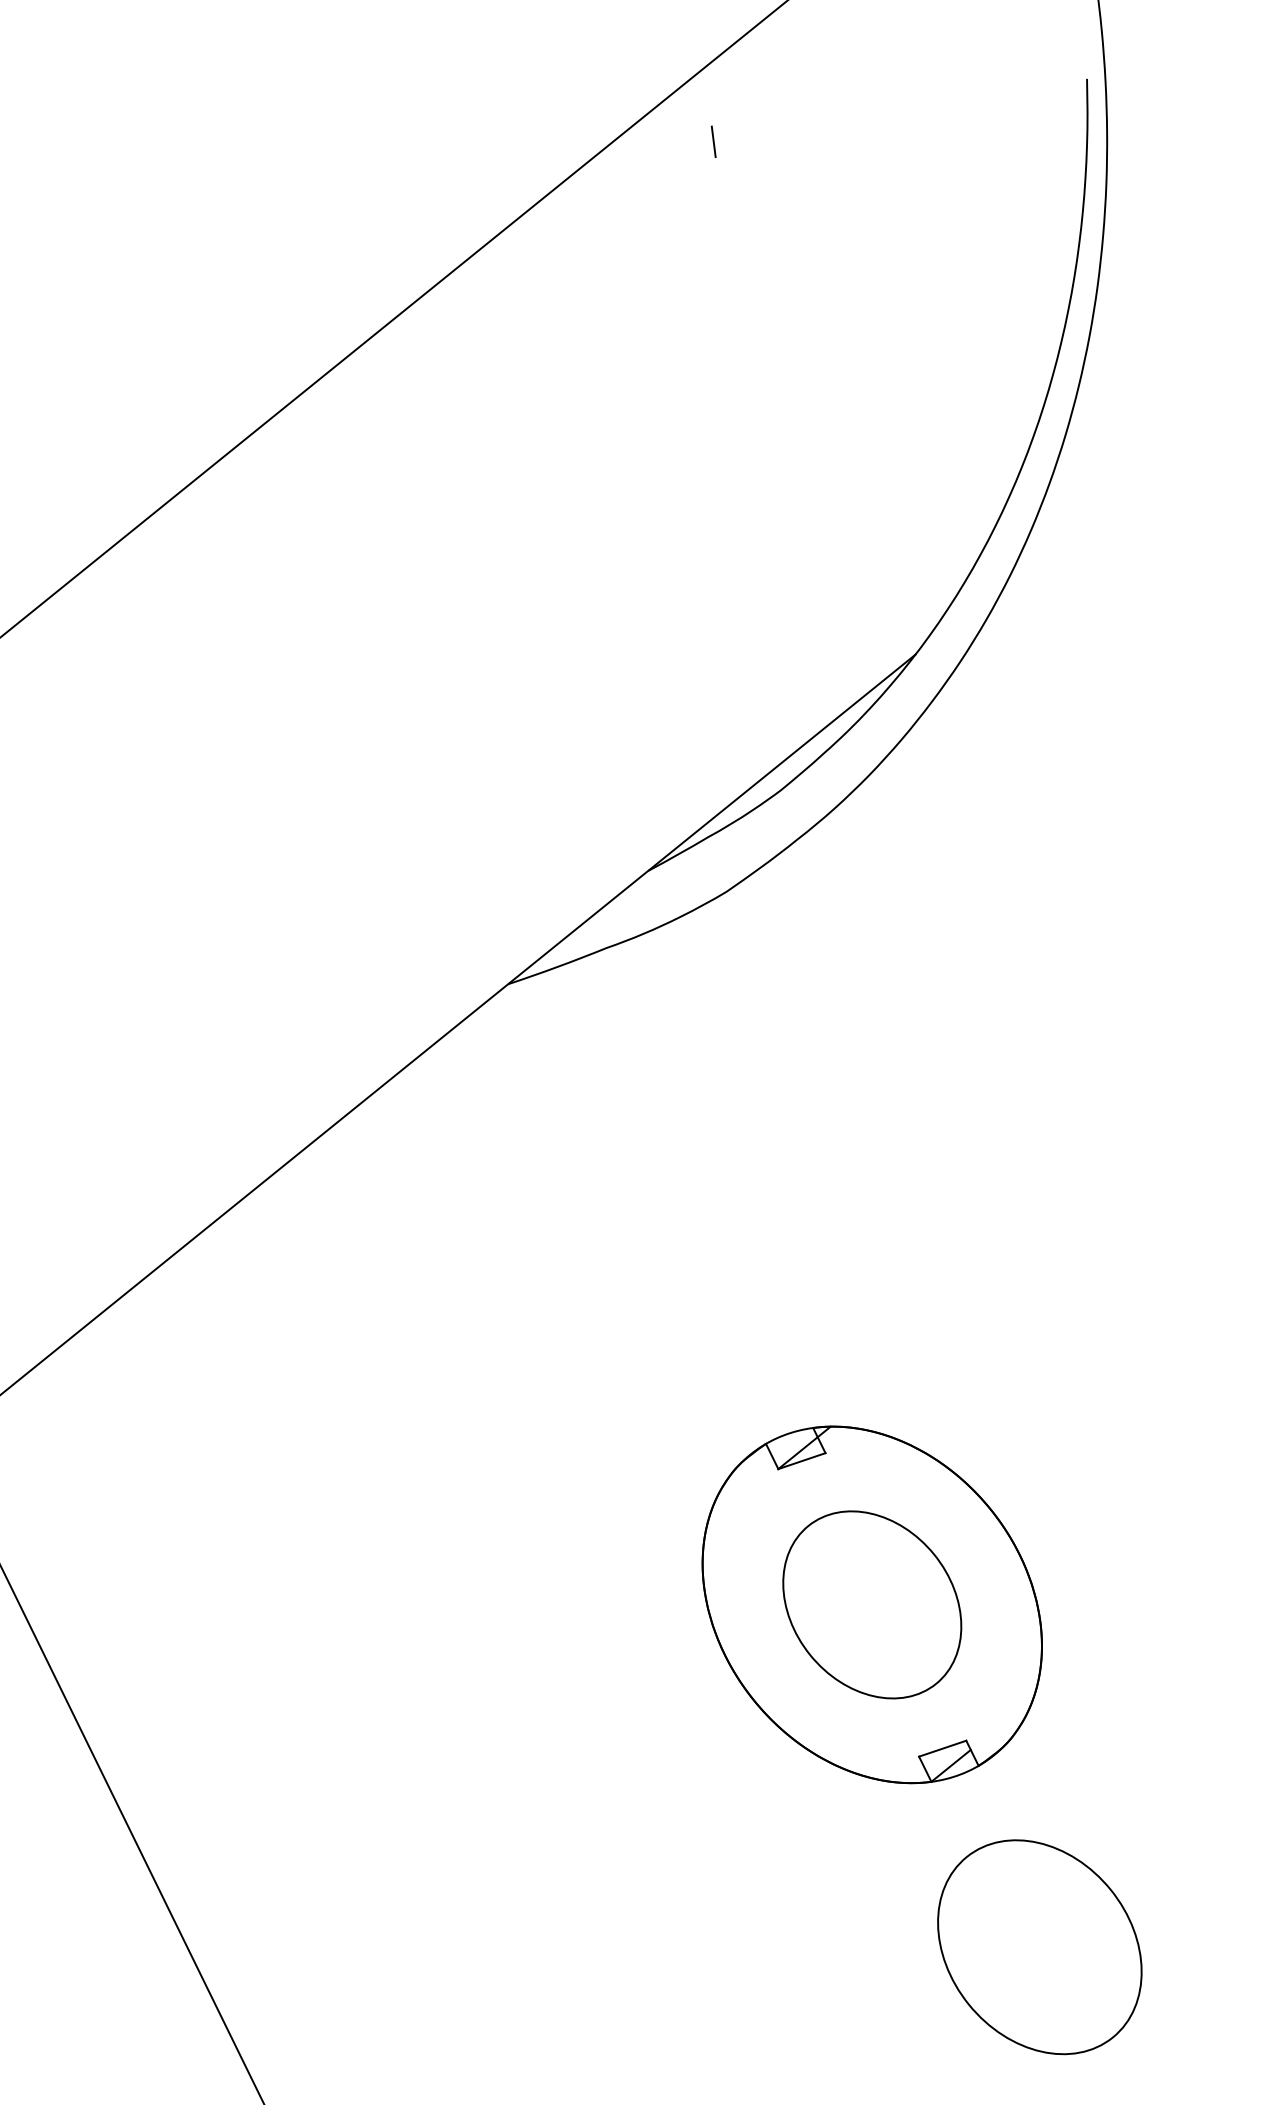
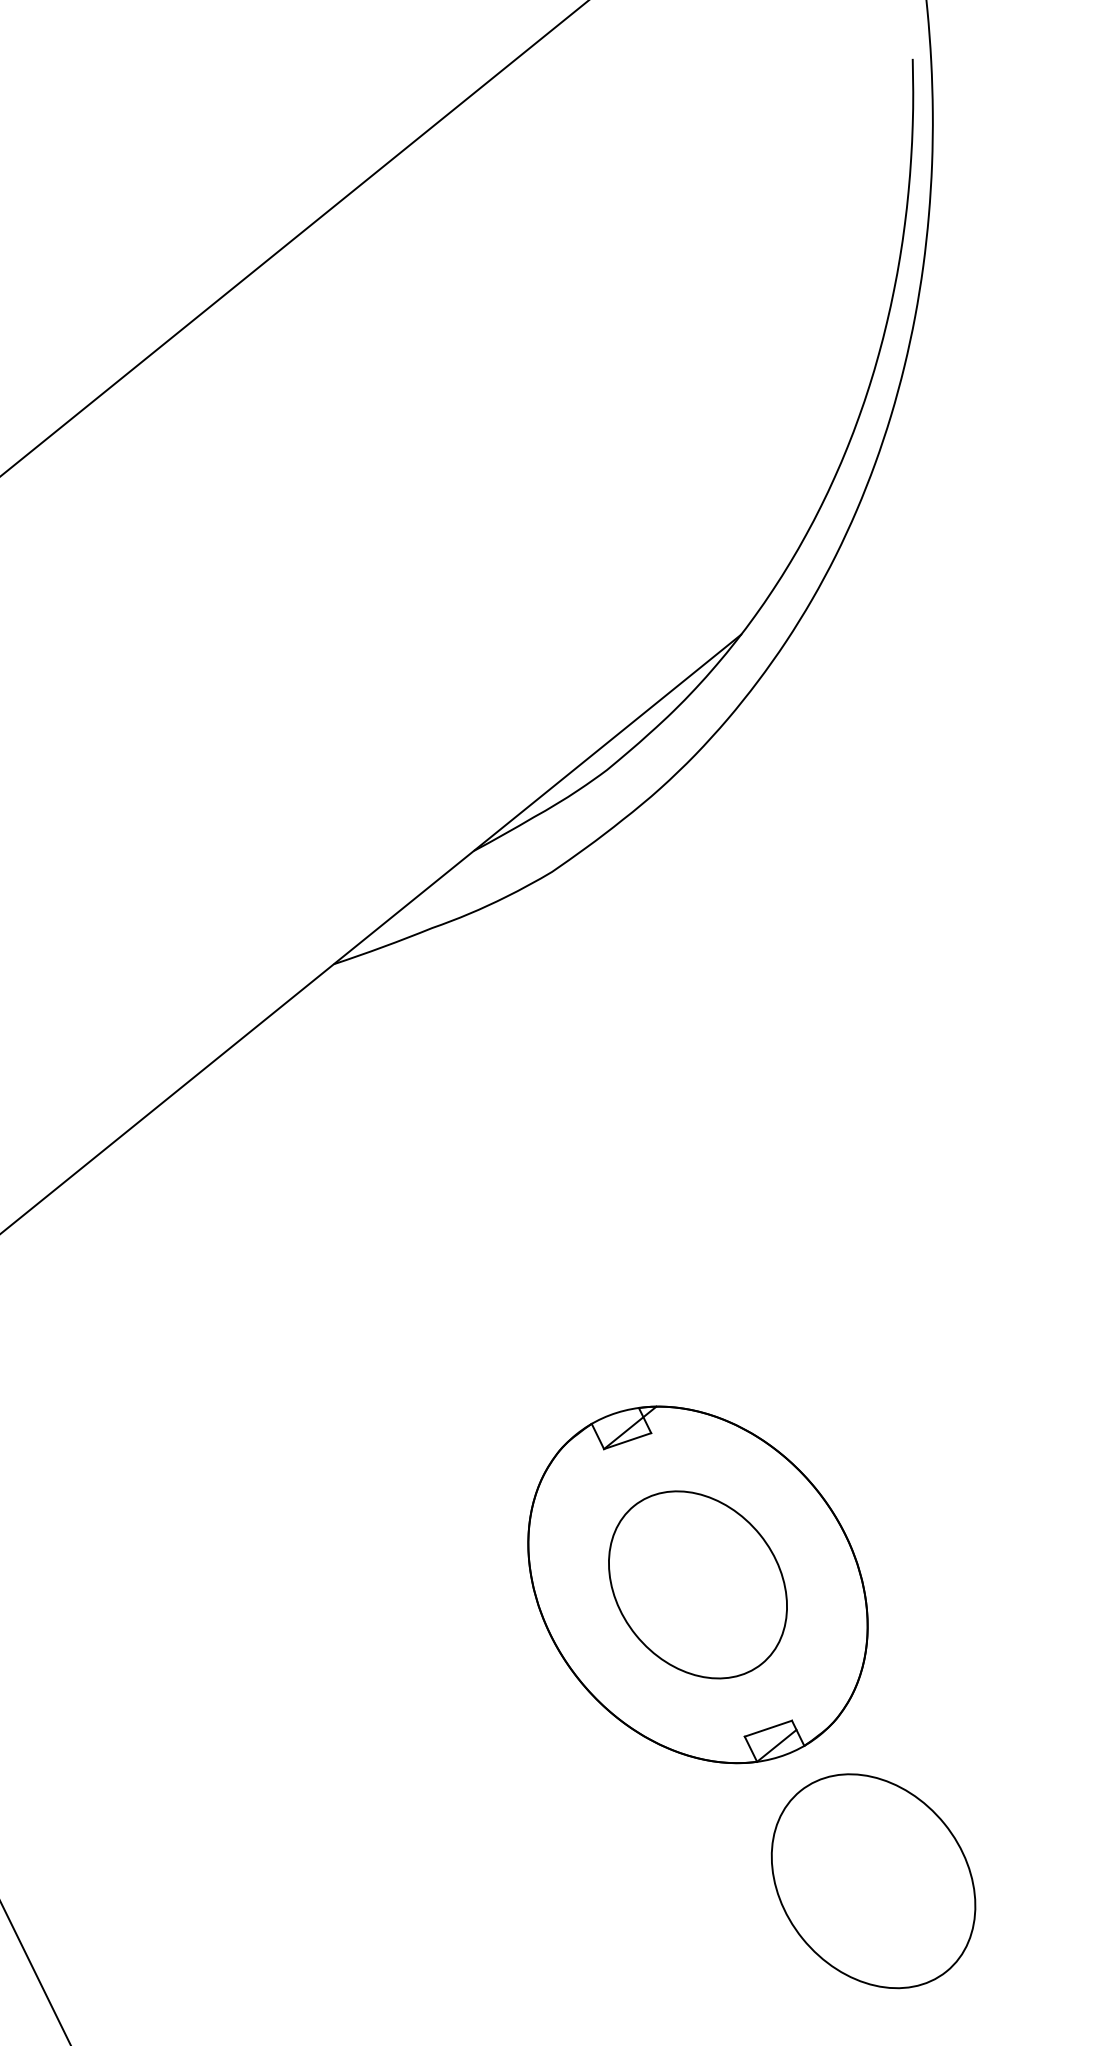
line: (713, 141) -> (539, 121), removed
part: (1039, 1947) -> (873, 1881), moved

